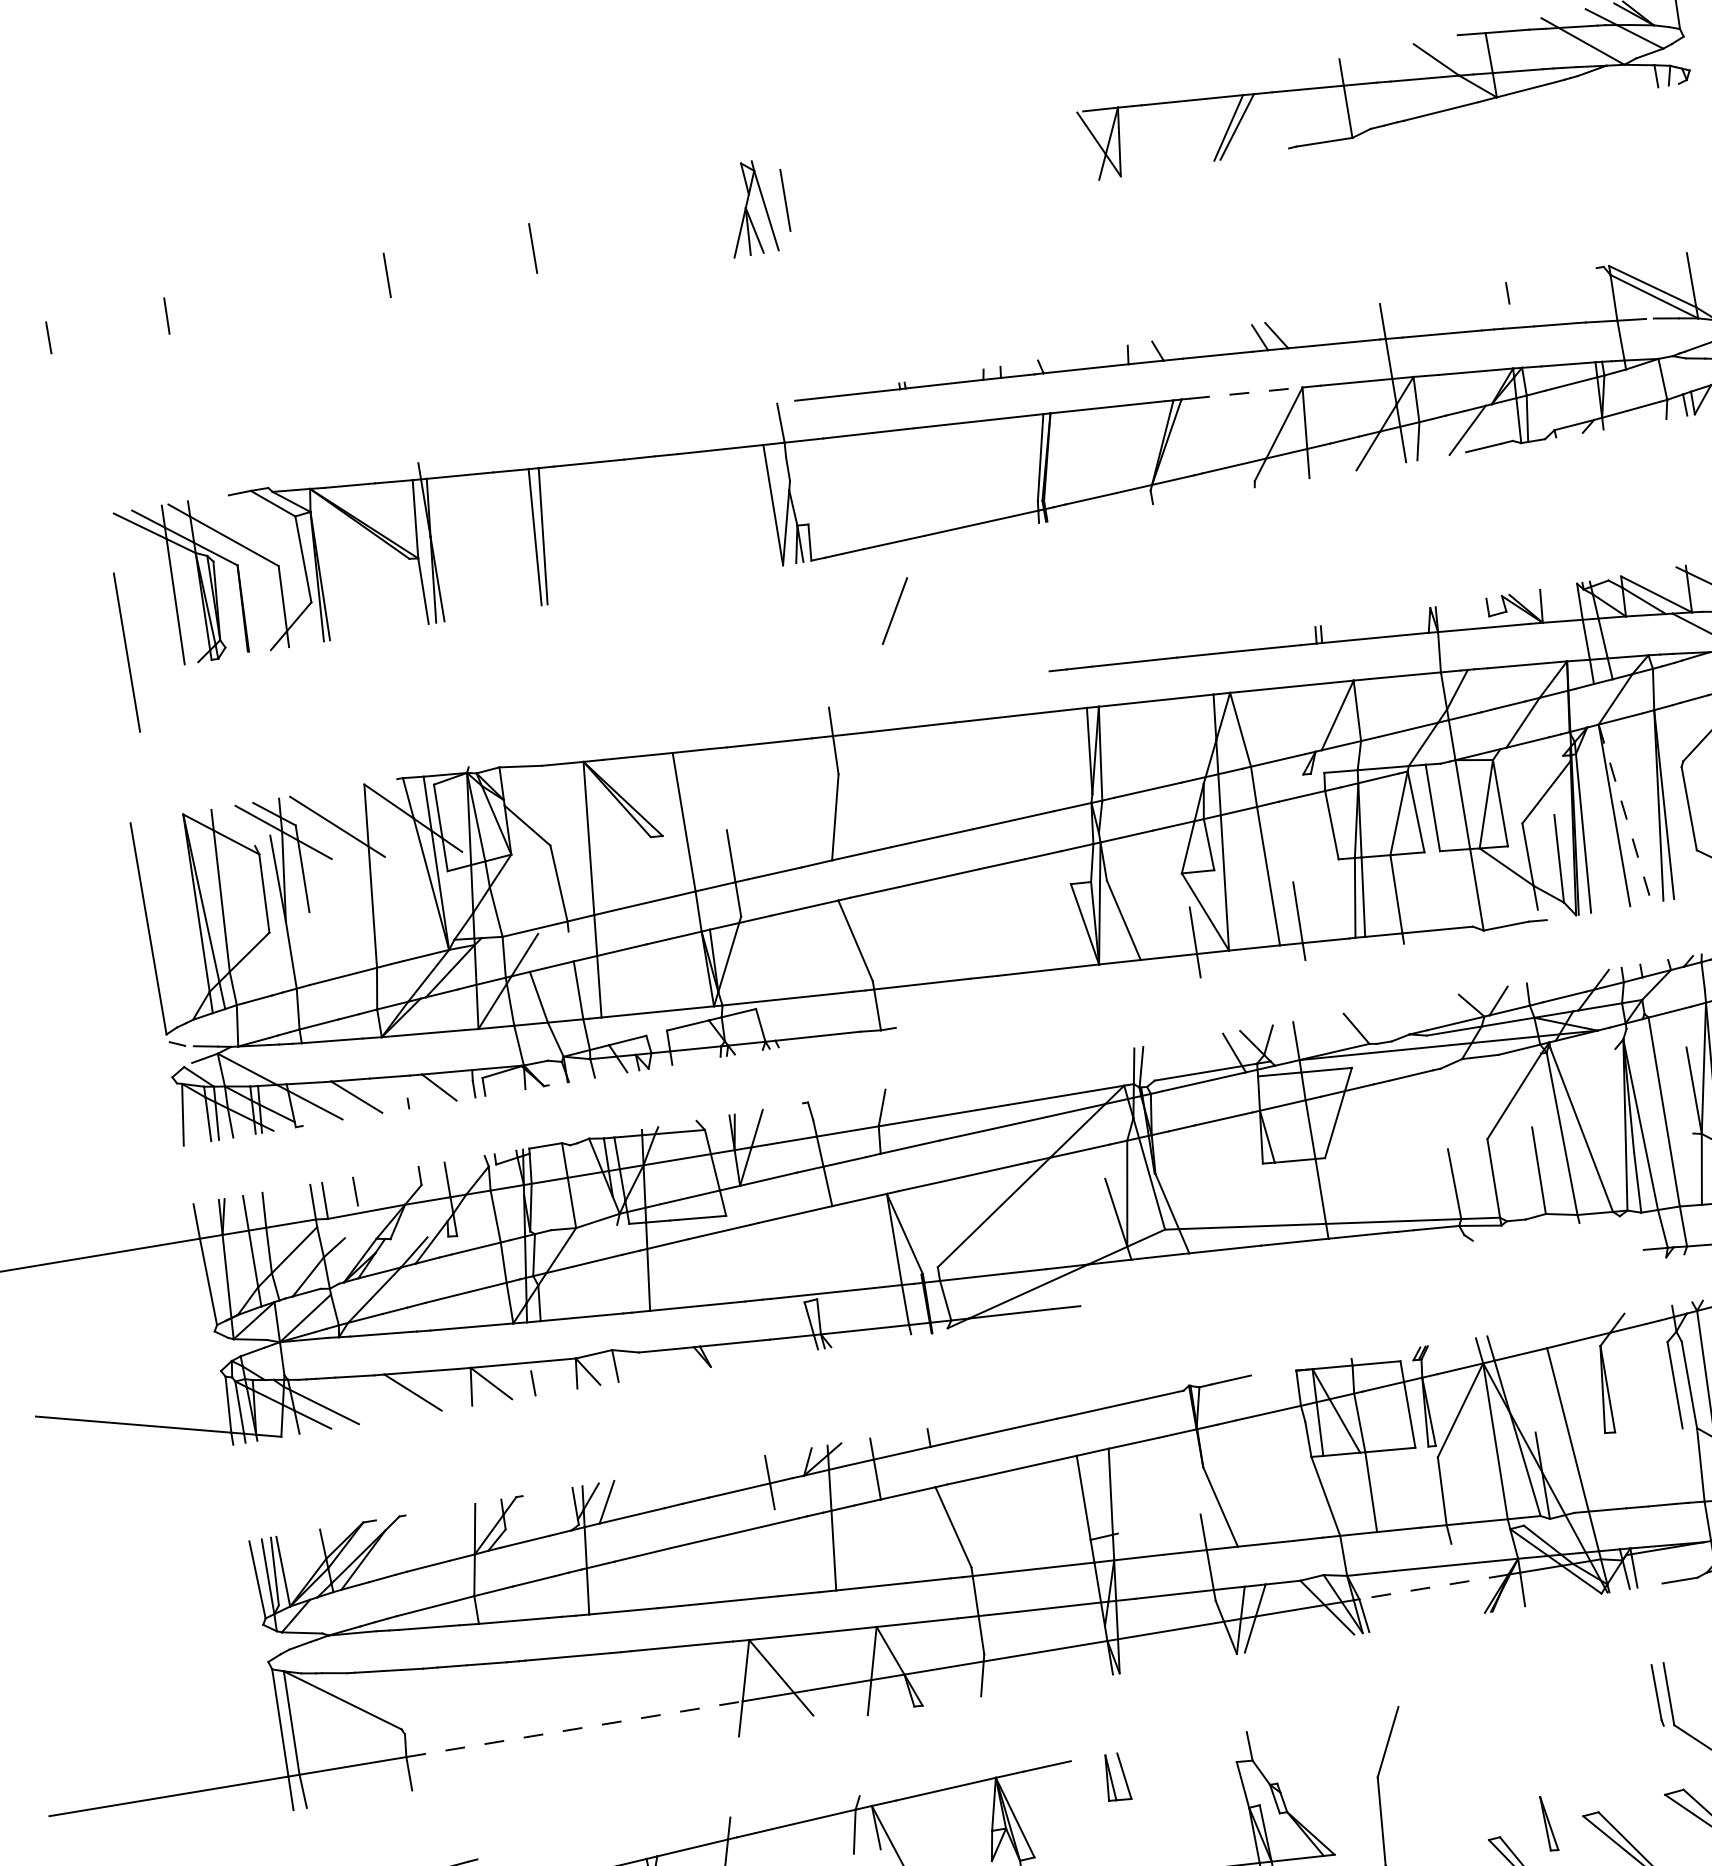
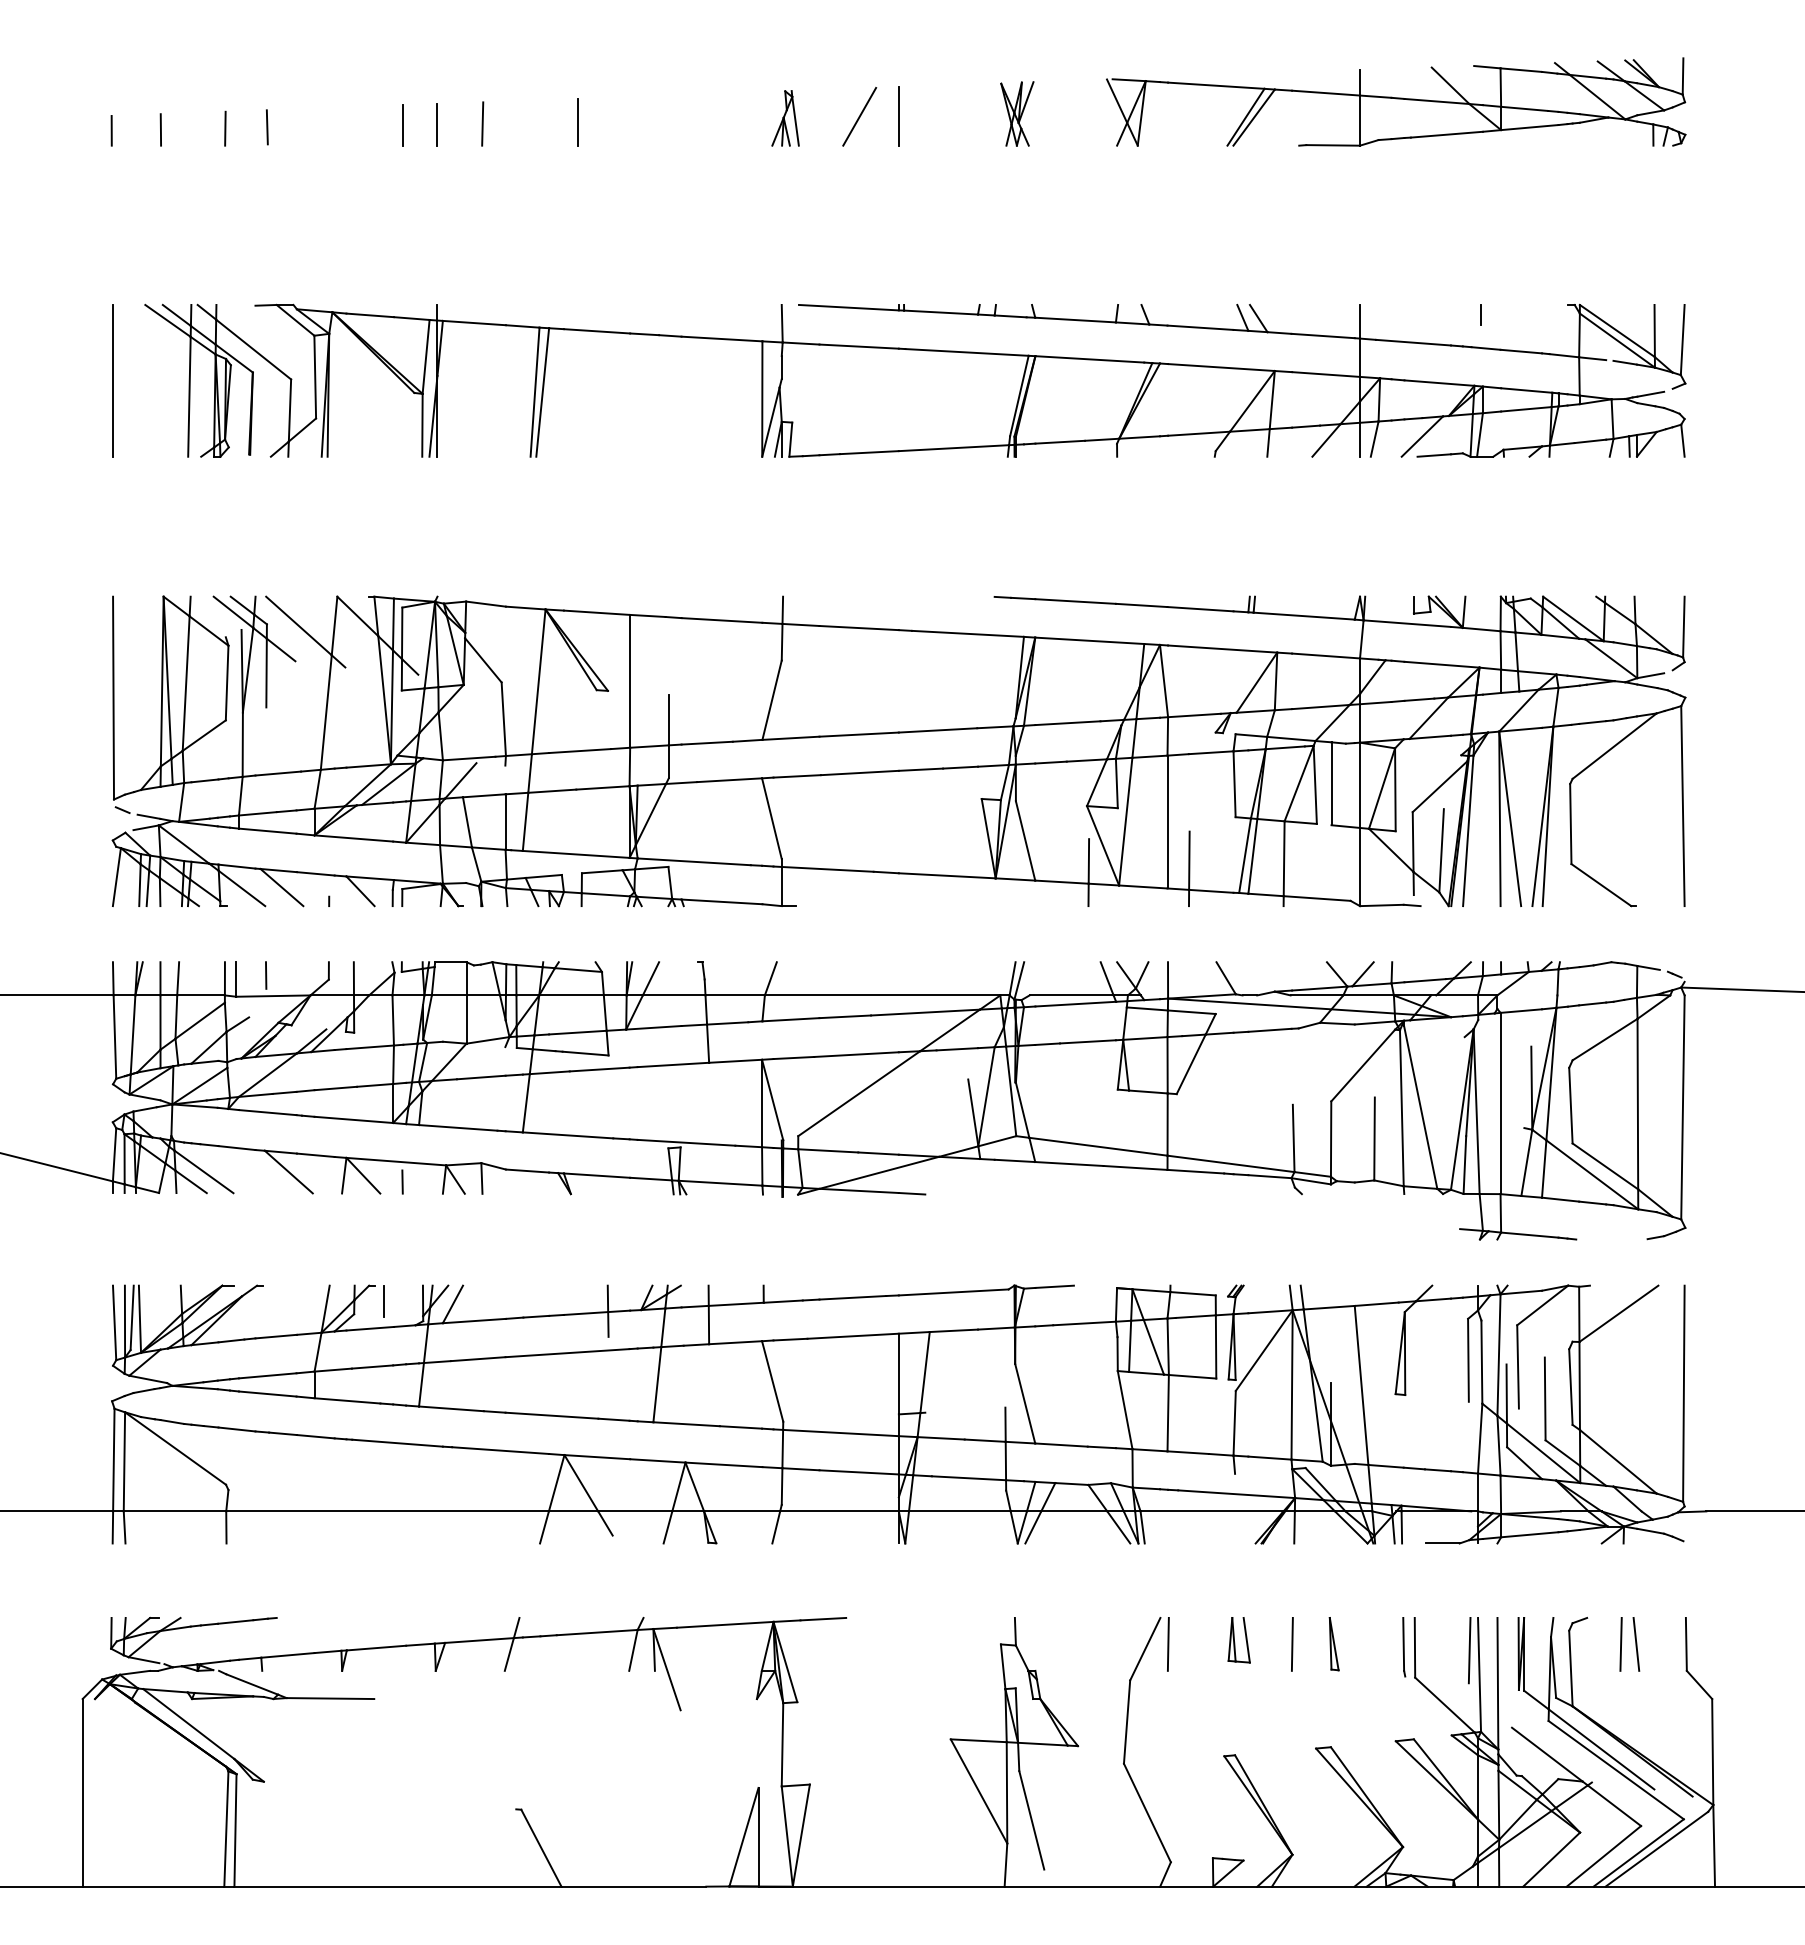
part: (989, 163) -> (1017, 113), added
line: (785, 200) -> (898, 116), moved
part: (748, 208) -> (785, 118), size x0.62
line: (433, 266) -> (482, 123), added
line: (350, 282) -> (402, 125), added
line: (209, 307) -> (266, 127), added
line: (99, 328) -> (160, 129), added
line: (1246, 393) -> (1221, 367), dashed -> solid
line: (894, 610) -> (859, 116), moved
line: (126, 652) -> (112, 380), moved
line: (1625, 813) -> (1510, 818), dashed -> solid
line: (534, 1511) -> (383, 1301), added
line: (1433, 1587) -> (1211, 1511), dashed -> solid
line: (1540, 1711) -> (1292, 1644), added
line: (575, 1729) -> (388, 1511), dashed -> solid
line: (1410, 1732) -> (1167, 1643), added
part: (1115, 1777) -> (1238, 1640), moved
part: (1548, 1824) -> (1333, 1644), moved

